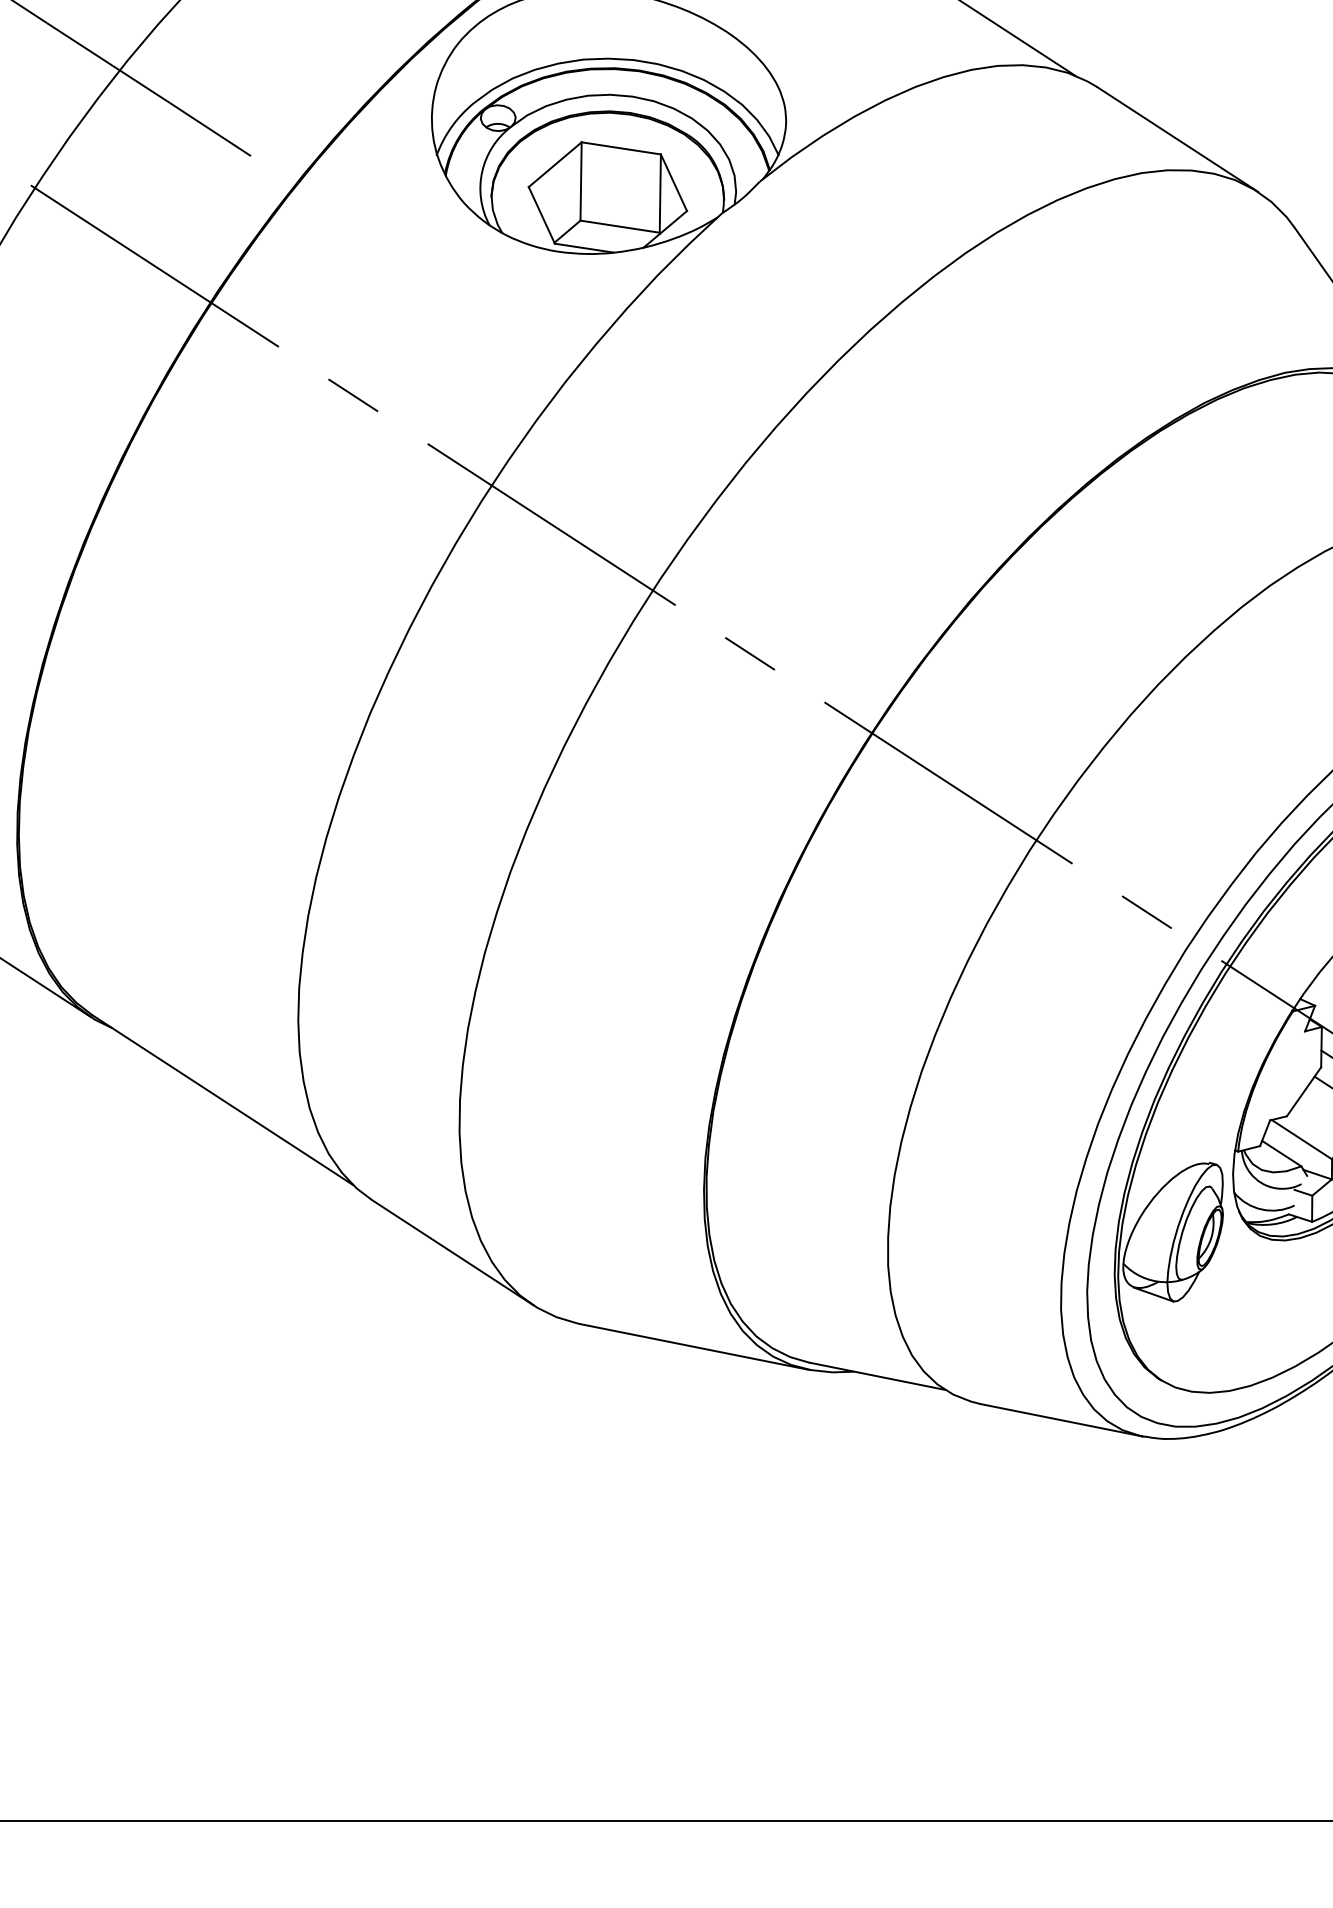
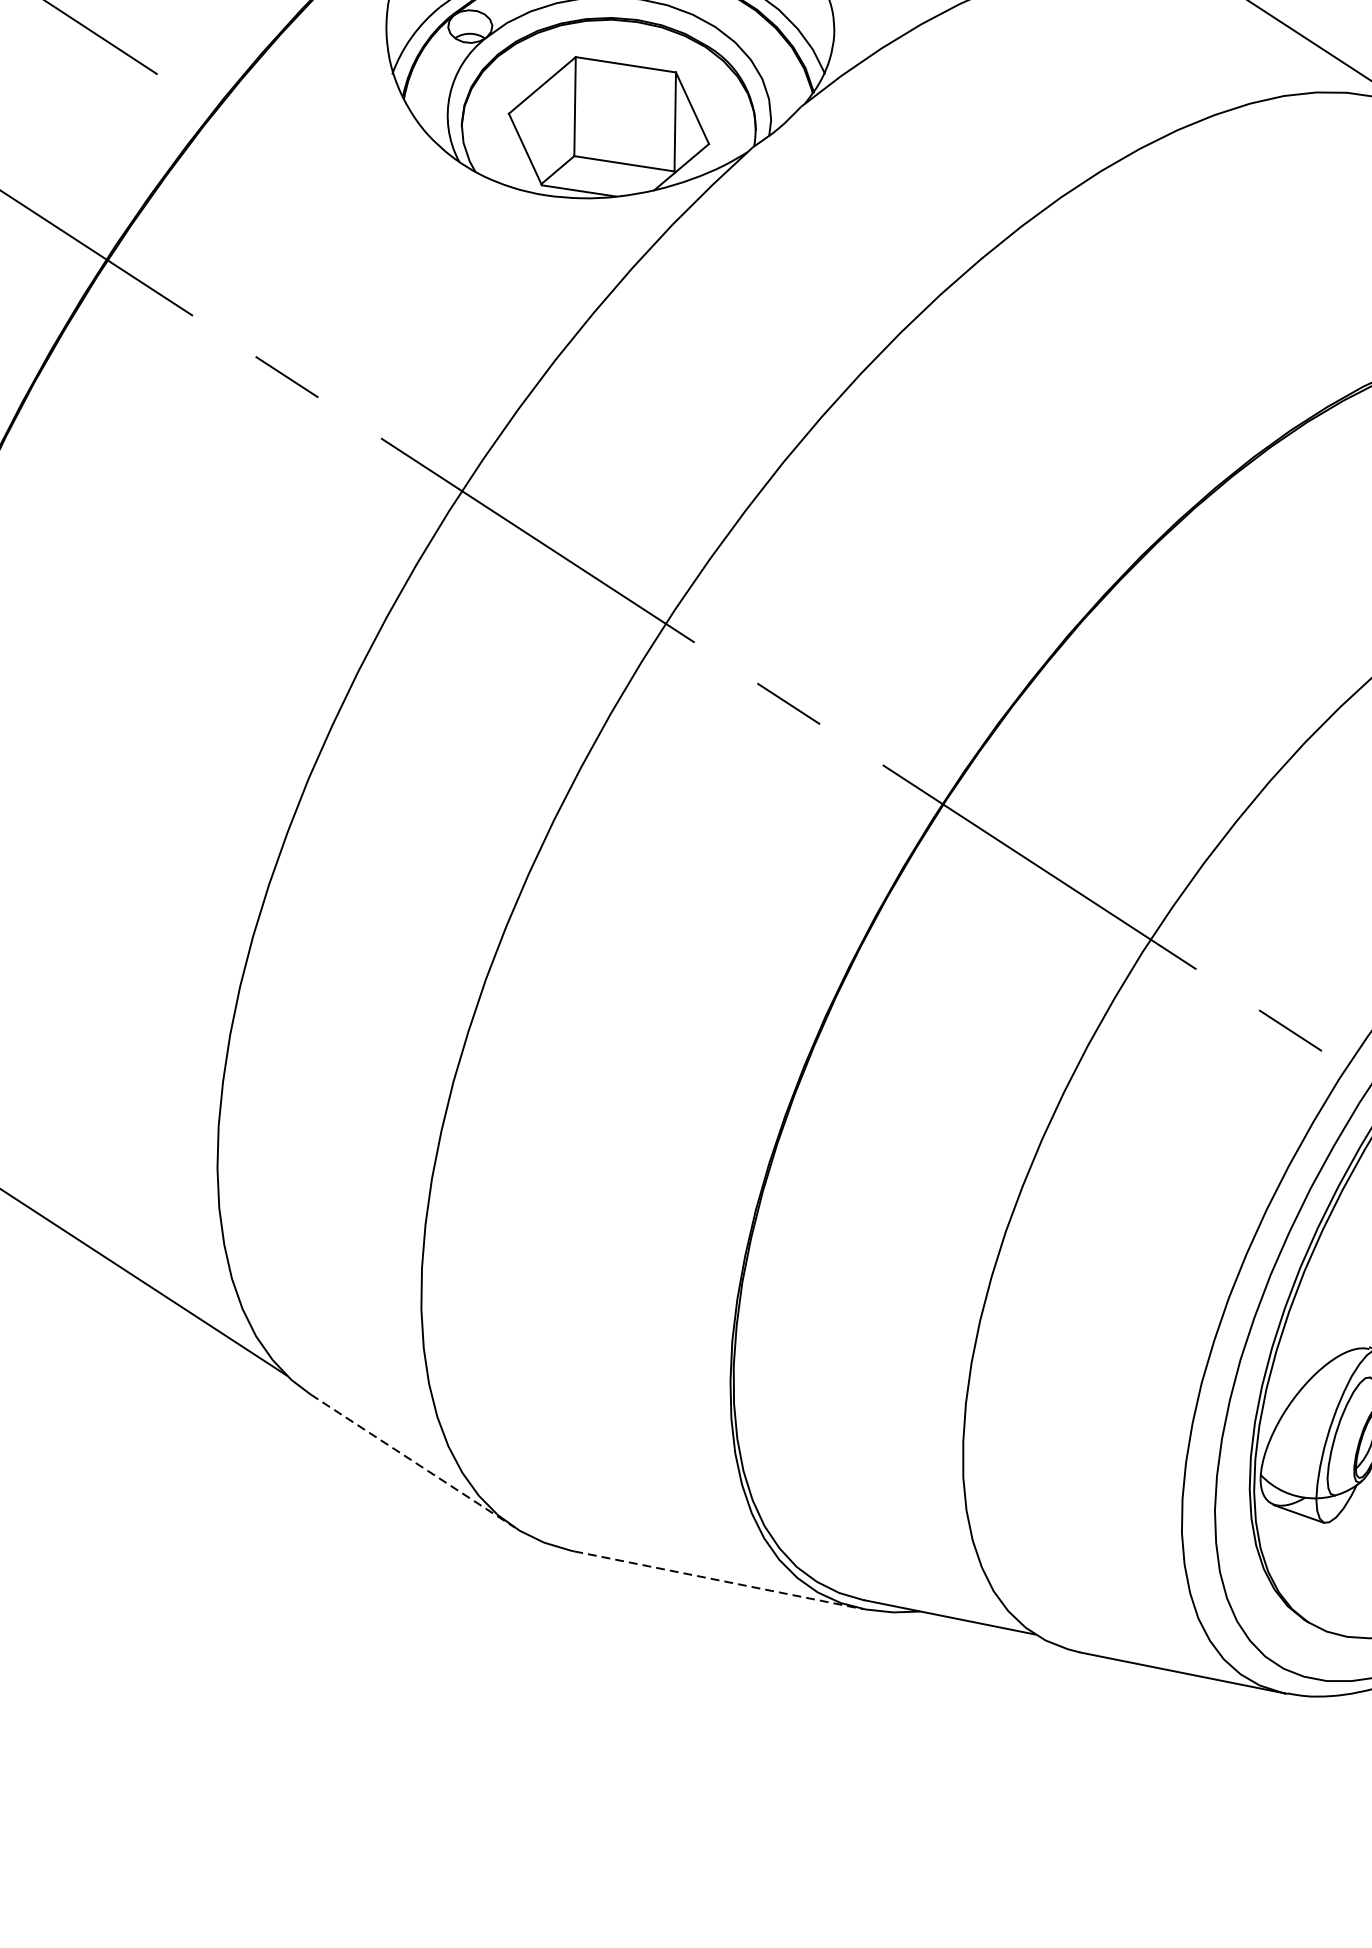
line: (453, 1252) -> (413, 1460), solid -> dashed
line: (695, 1347) -> (719, 1580), solid -> dashed

